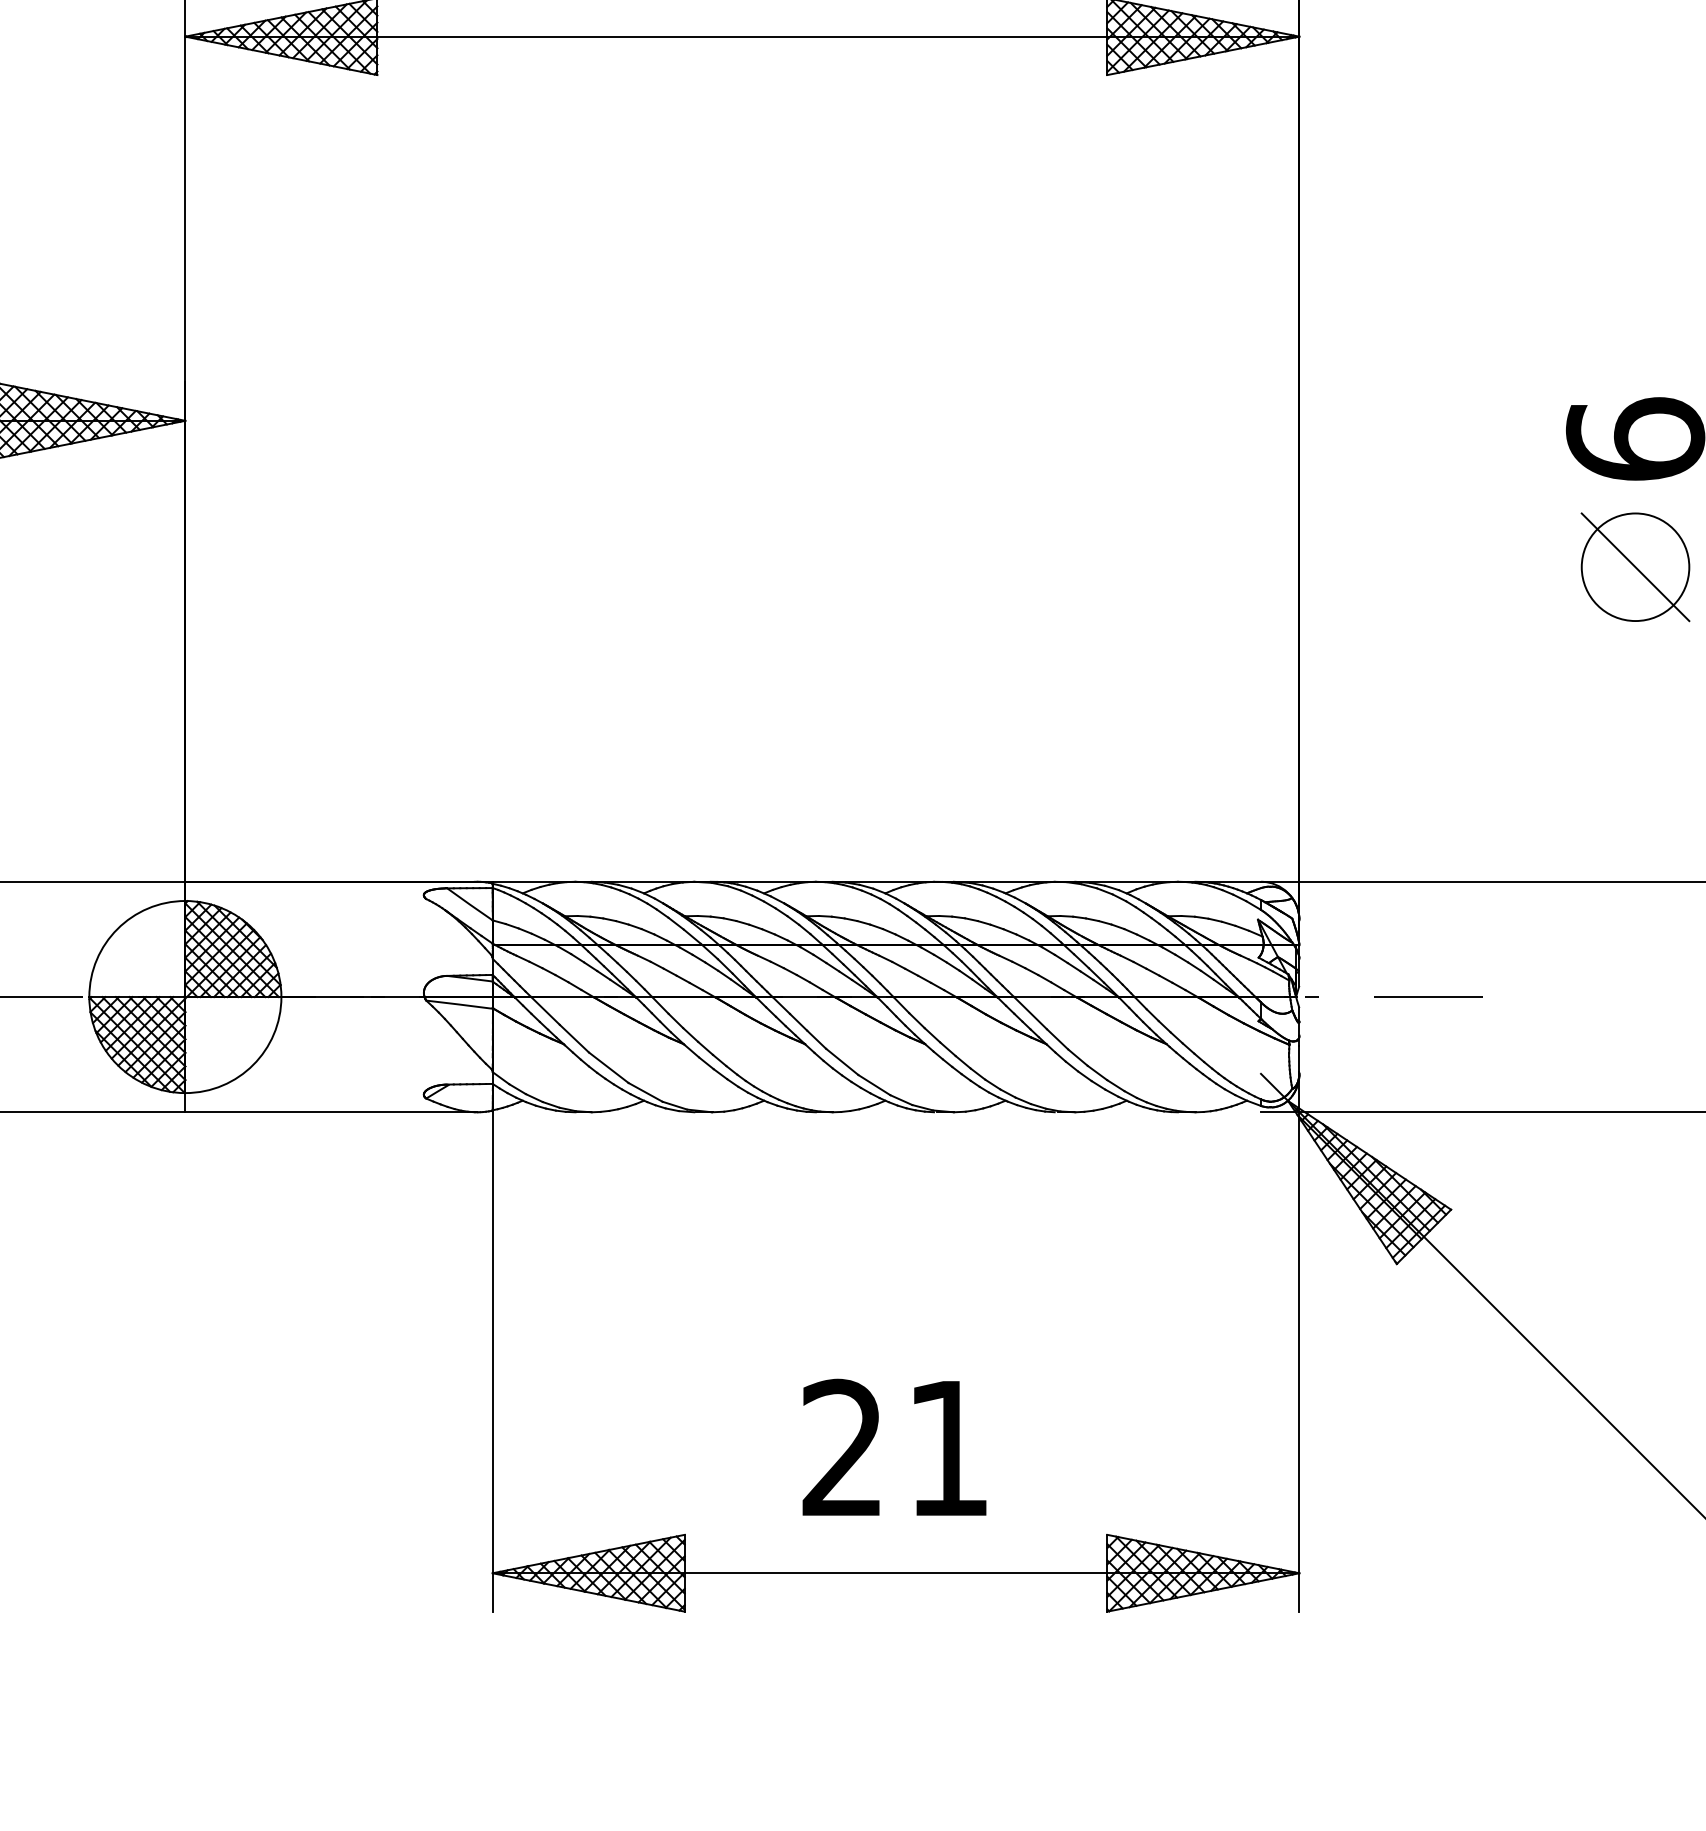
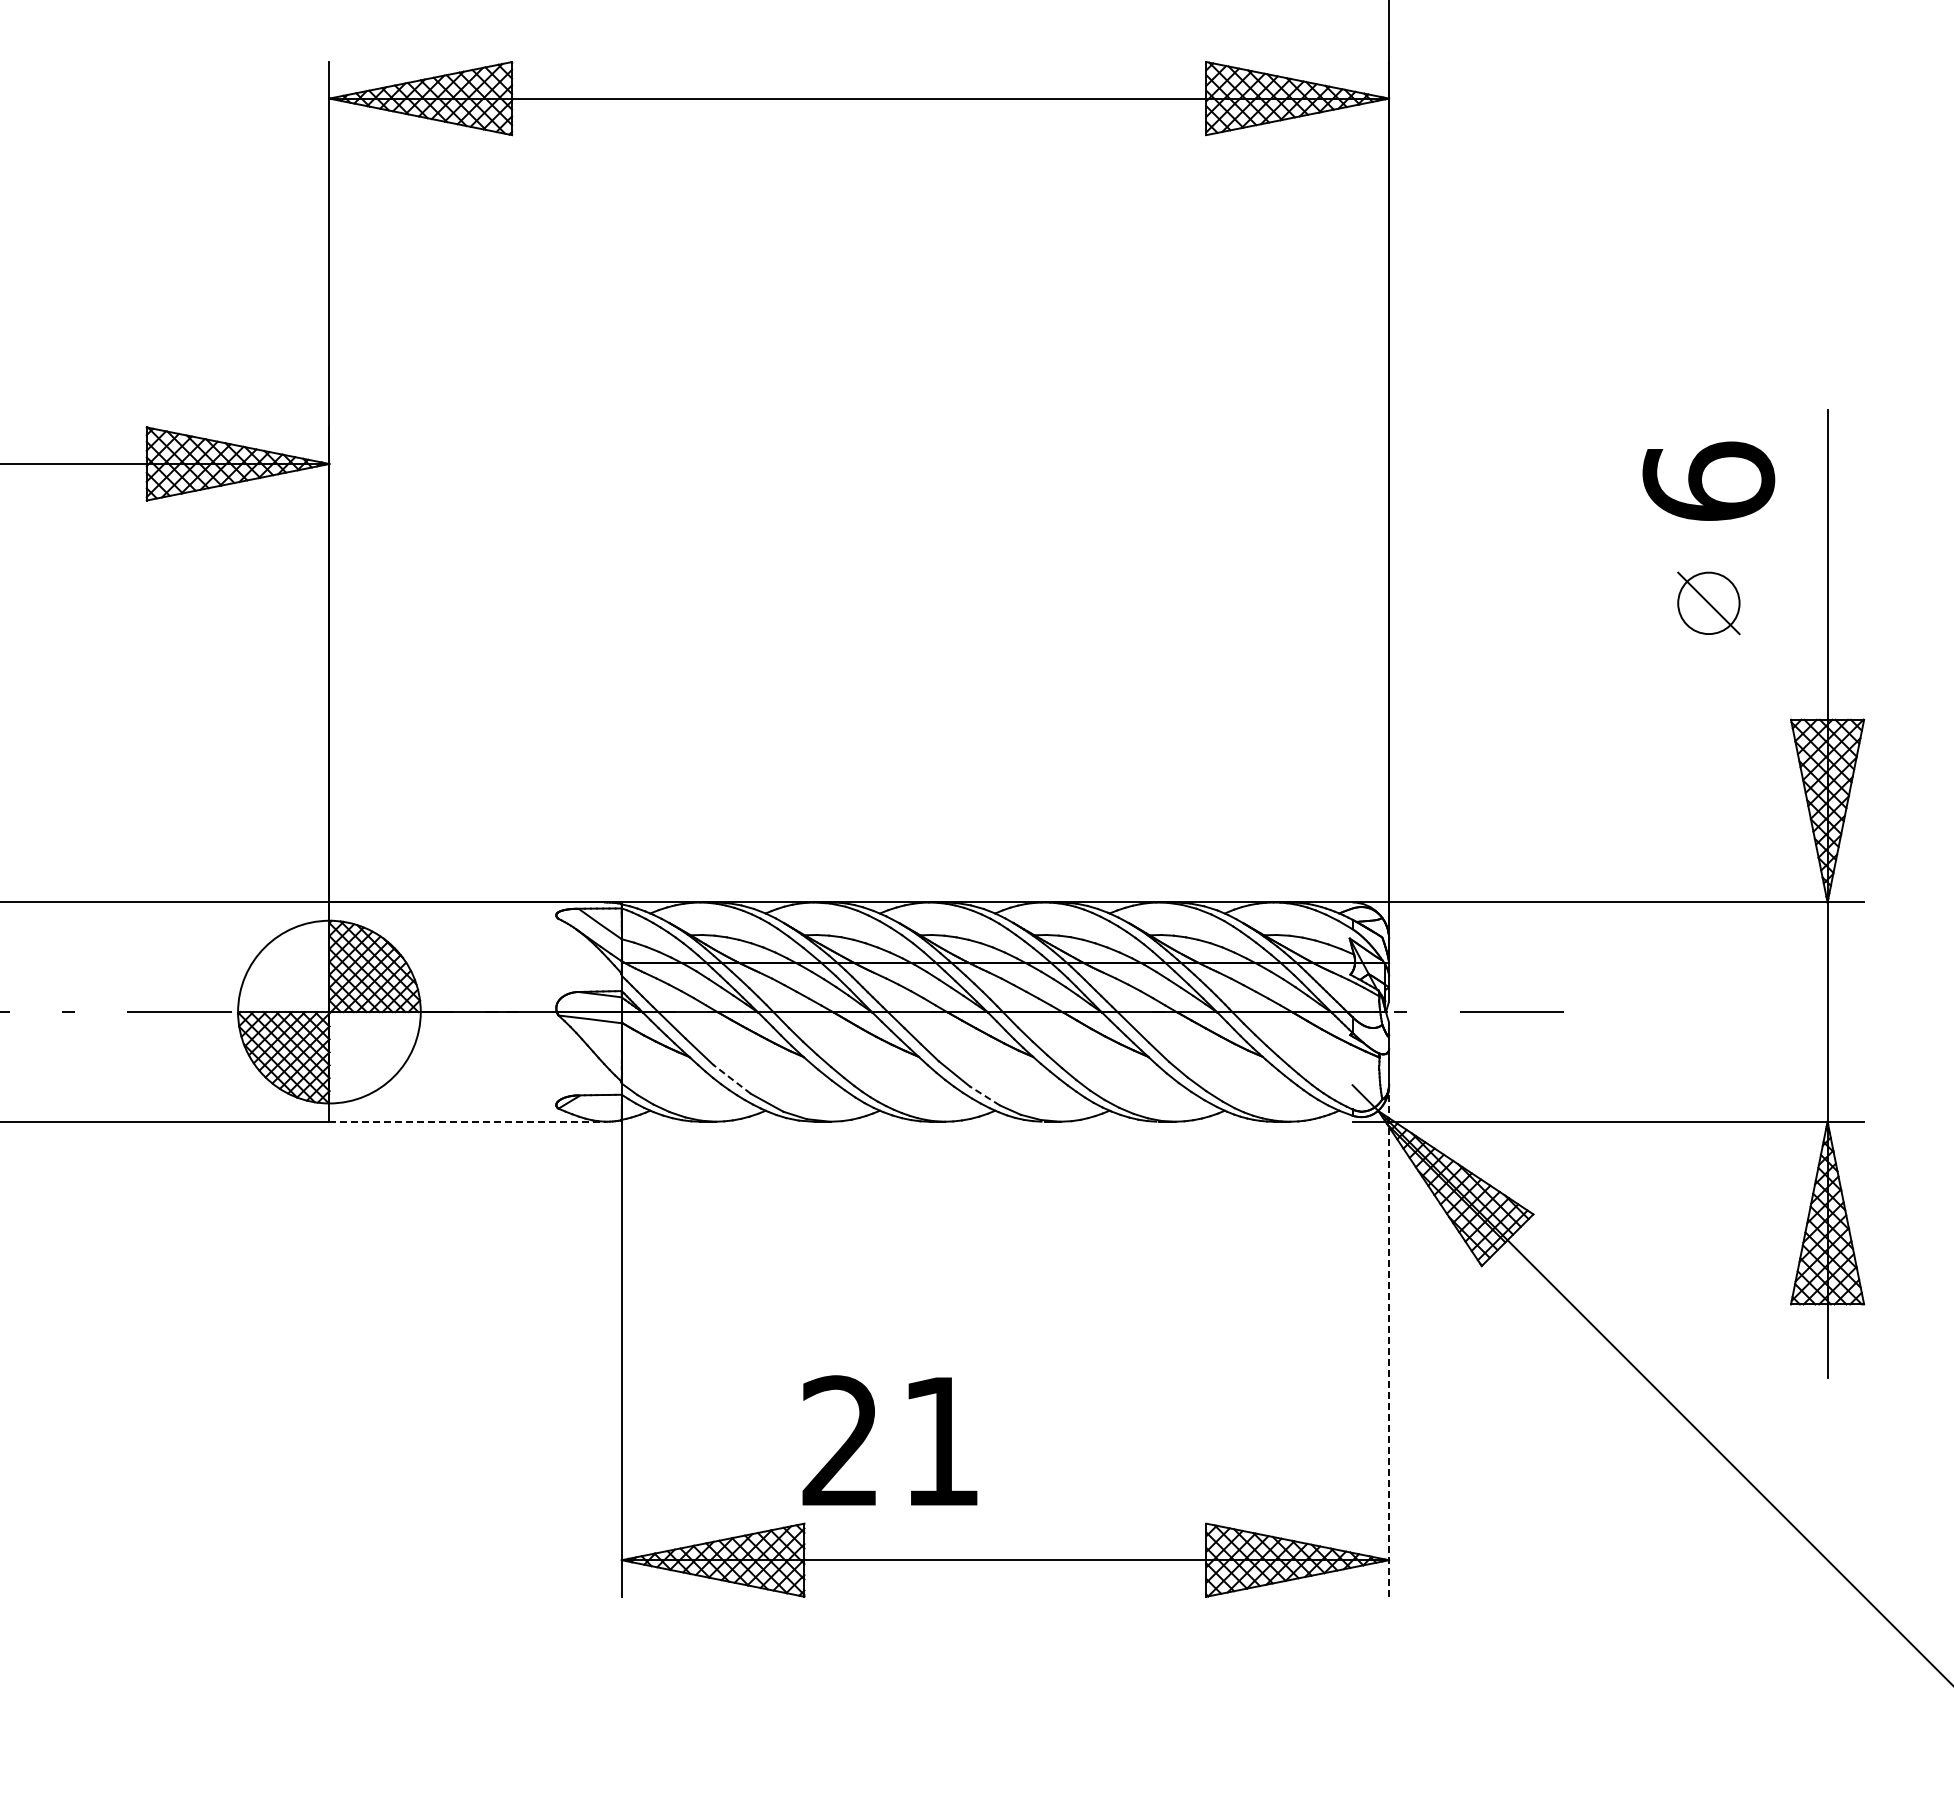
part: (1635, 567) -> (1708, 603), size x0.6
line: (609, 1067) -> (732, 1079), solid -> dashed
line: (874, 1084) -> (984, 1095), solid -> dashed
line: (331, 1112) -> (468, 1121), solid -> dashed
line: (1299, 1342) -> (1389, 1340), solid -> dashed
text: (894, 1447) -> (889, 1440), moved

